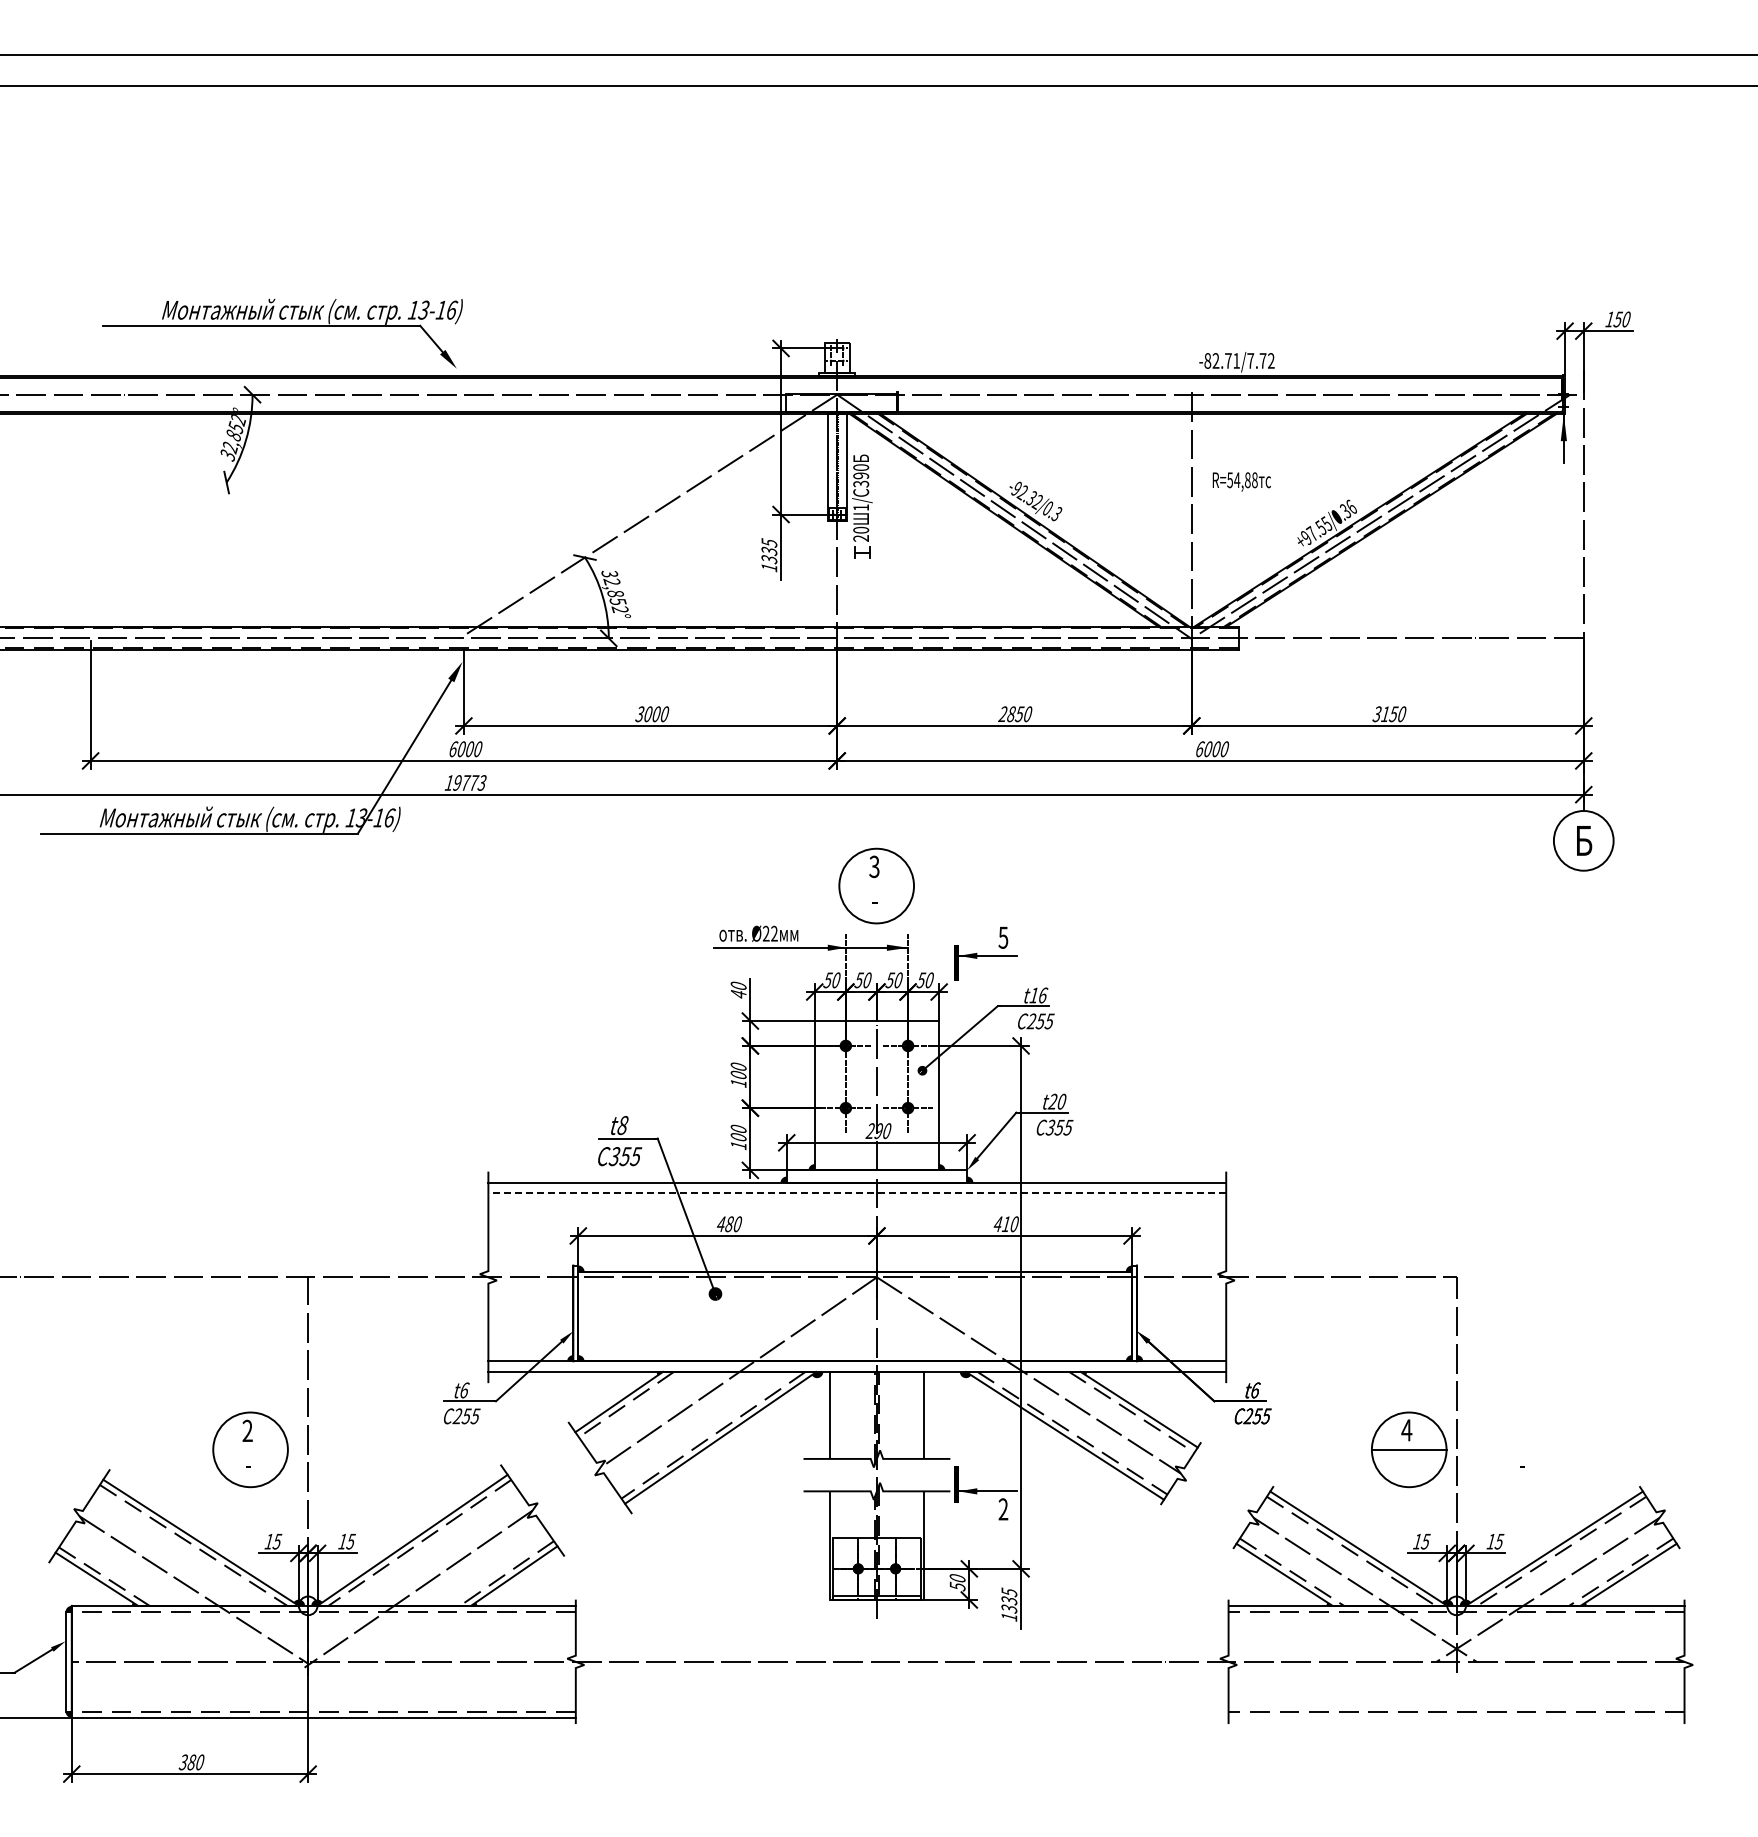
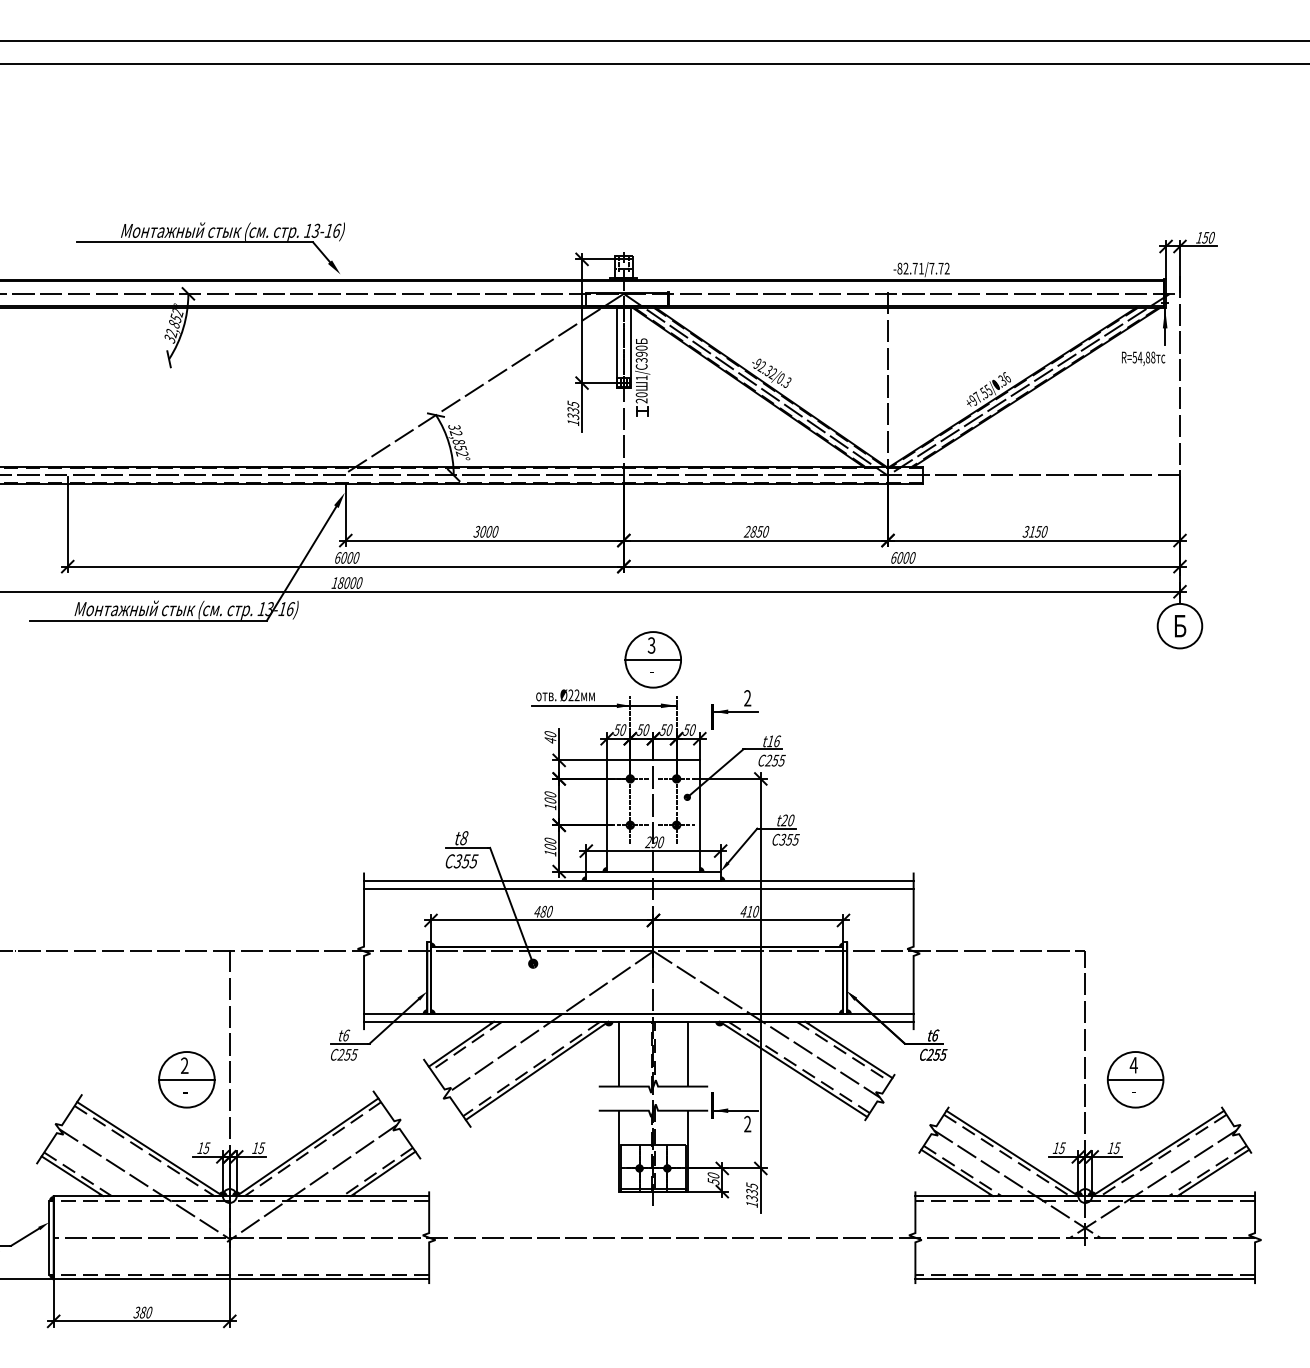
text: (1241, 481) -> (1143, 358), moved
text: (469, 782) -> (349, 582), 19773 -> 18000
line: (876, 886) -> (653, 660), added
text: (1003, 937) -> (747, 698), 5 -> 2
line: (857, 1193) -> (638, 888), dashed -> solid
line: (250, 1449) -> (186, 1079), added
part: (1409, 1449) -> (1135, 1079), moved
line: (1456, 1717) -> (1085, 1279), added

